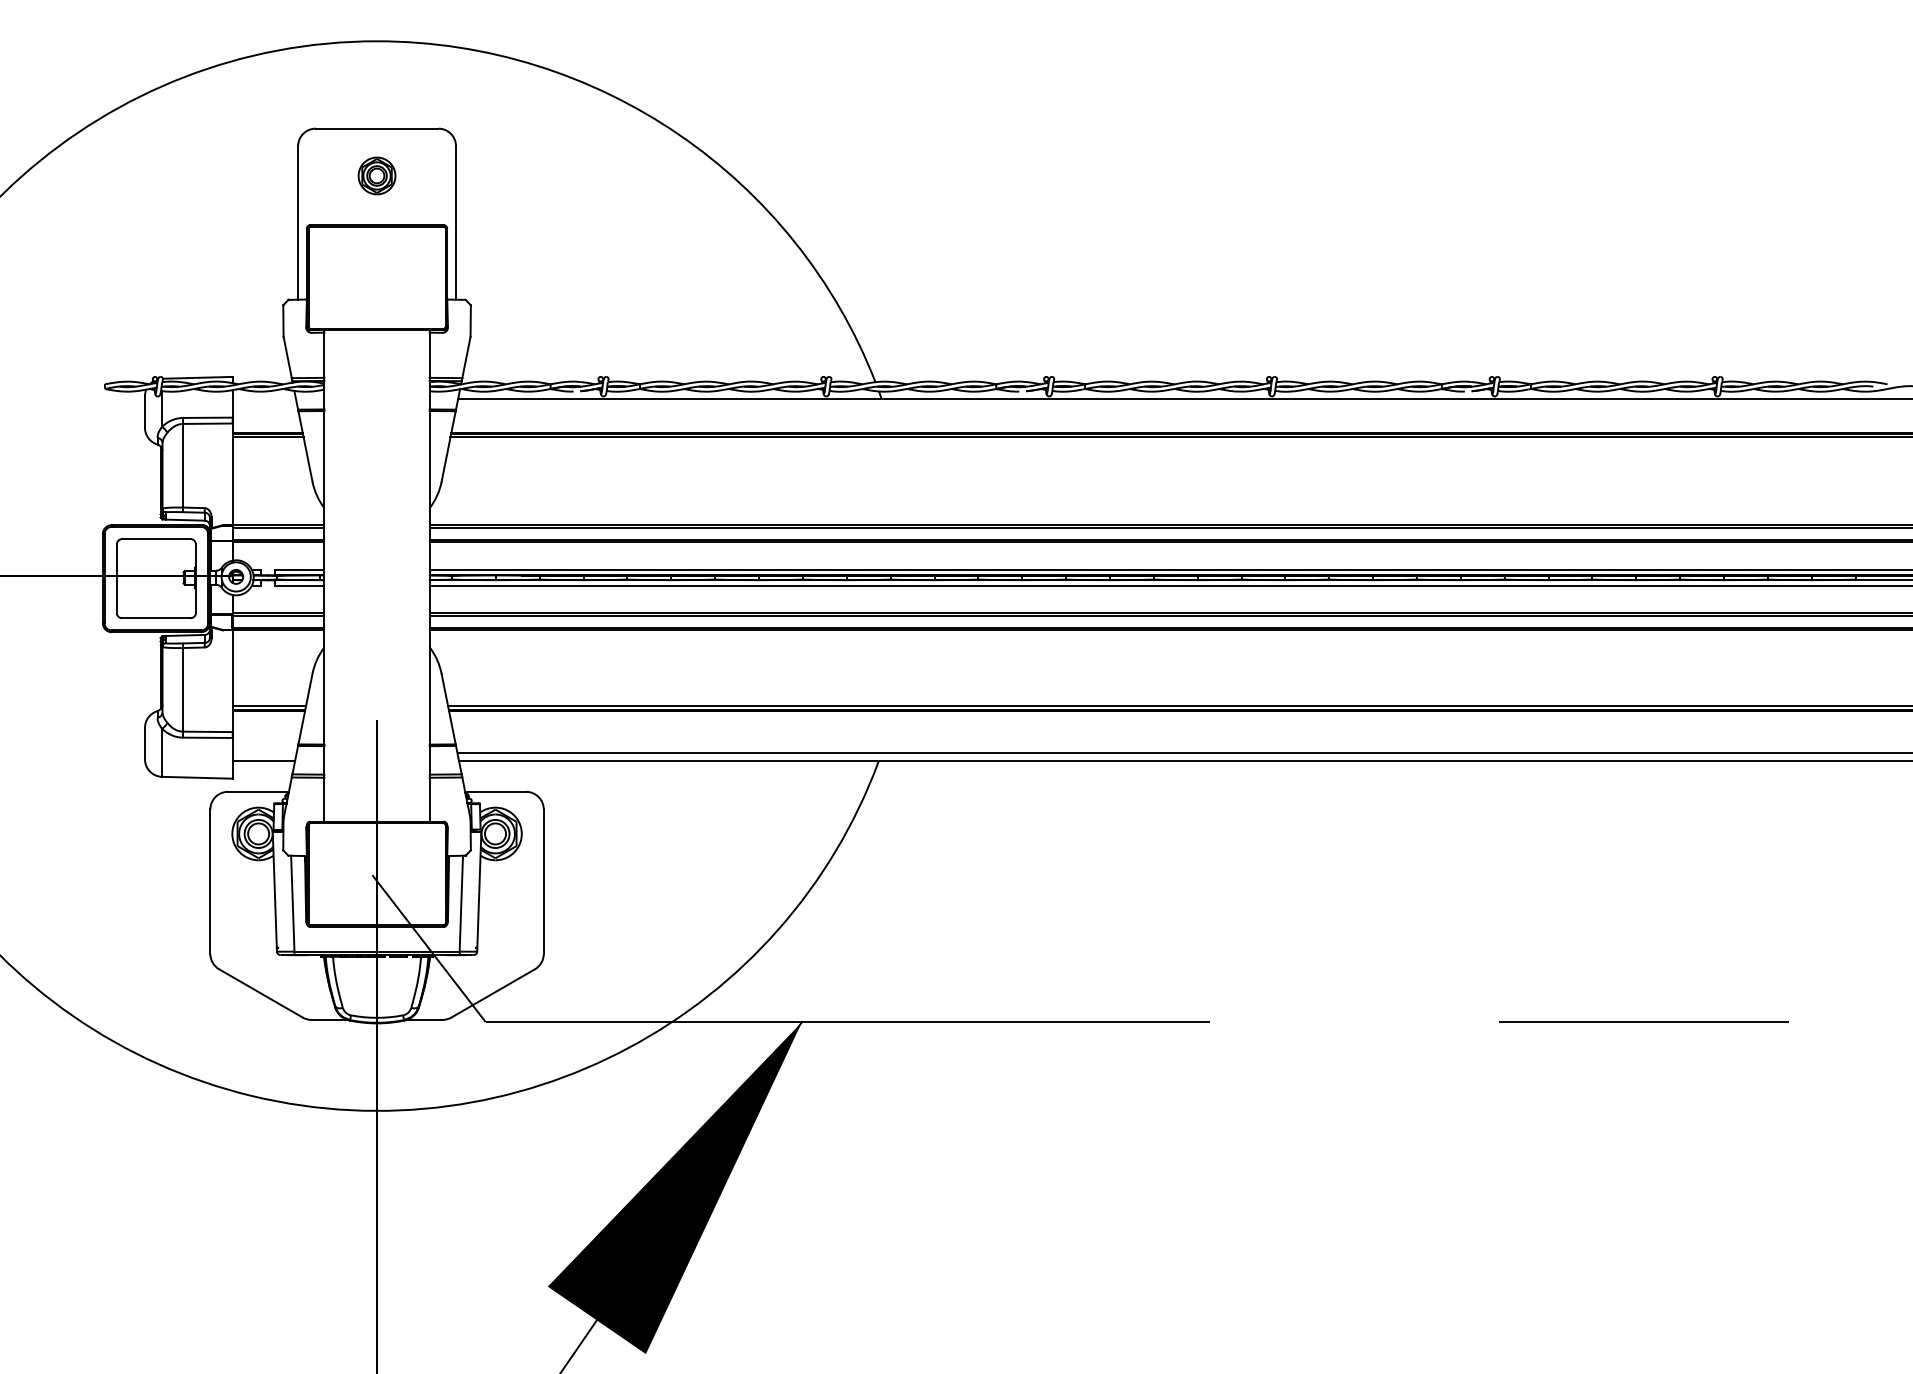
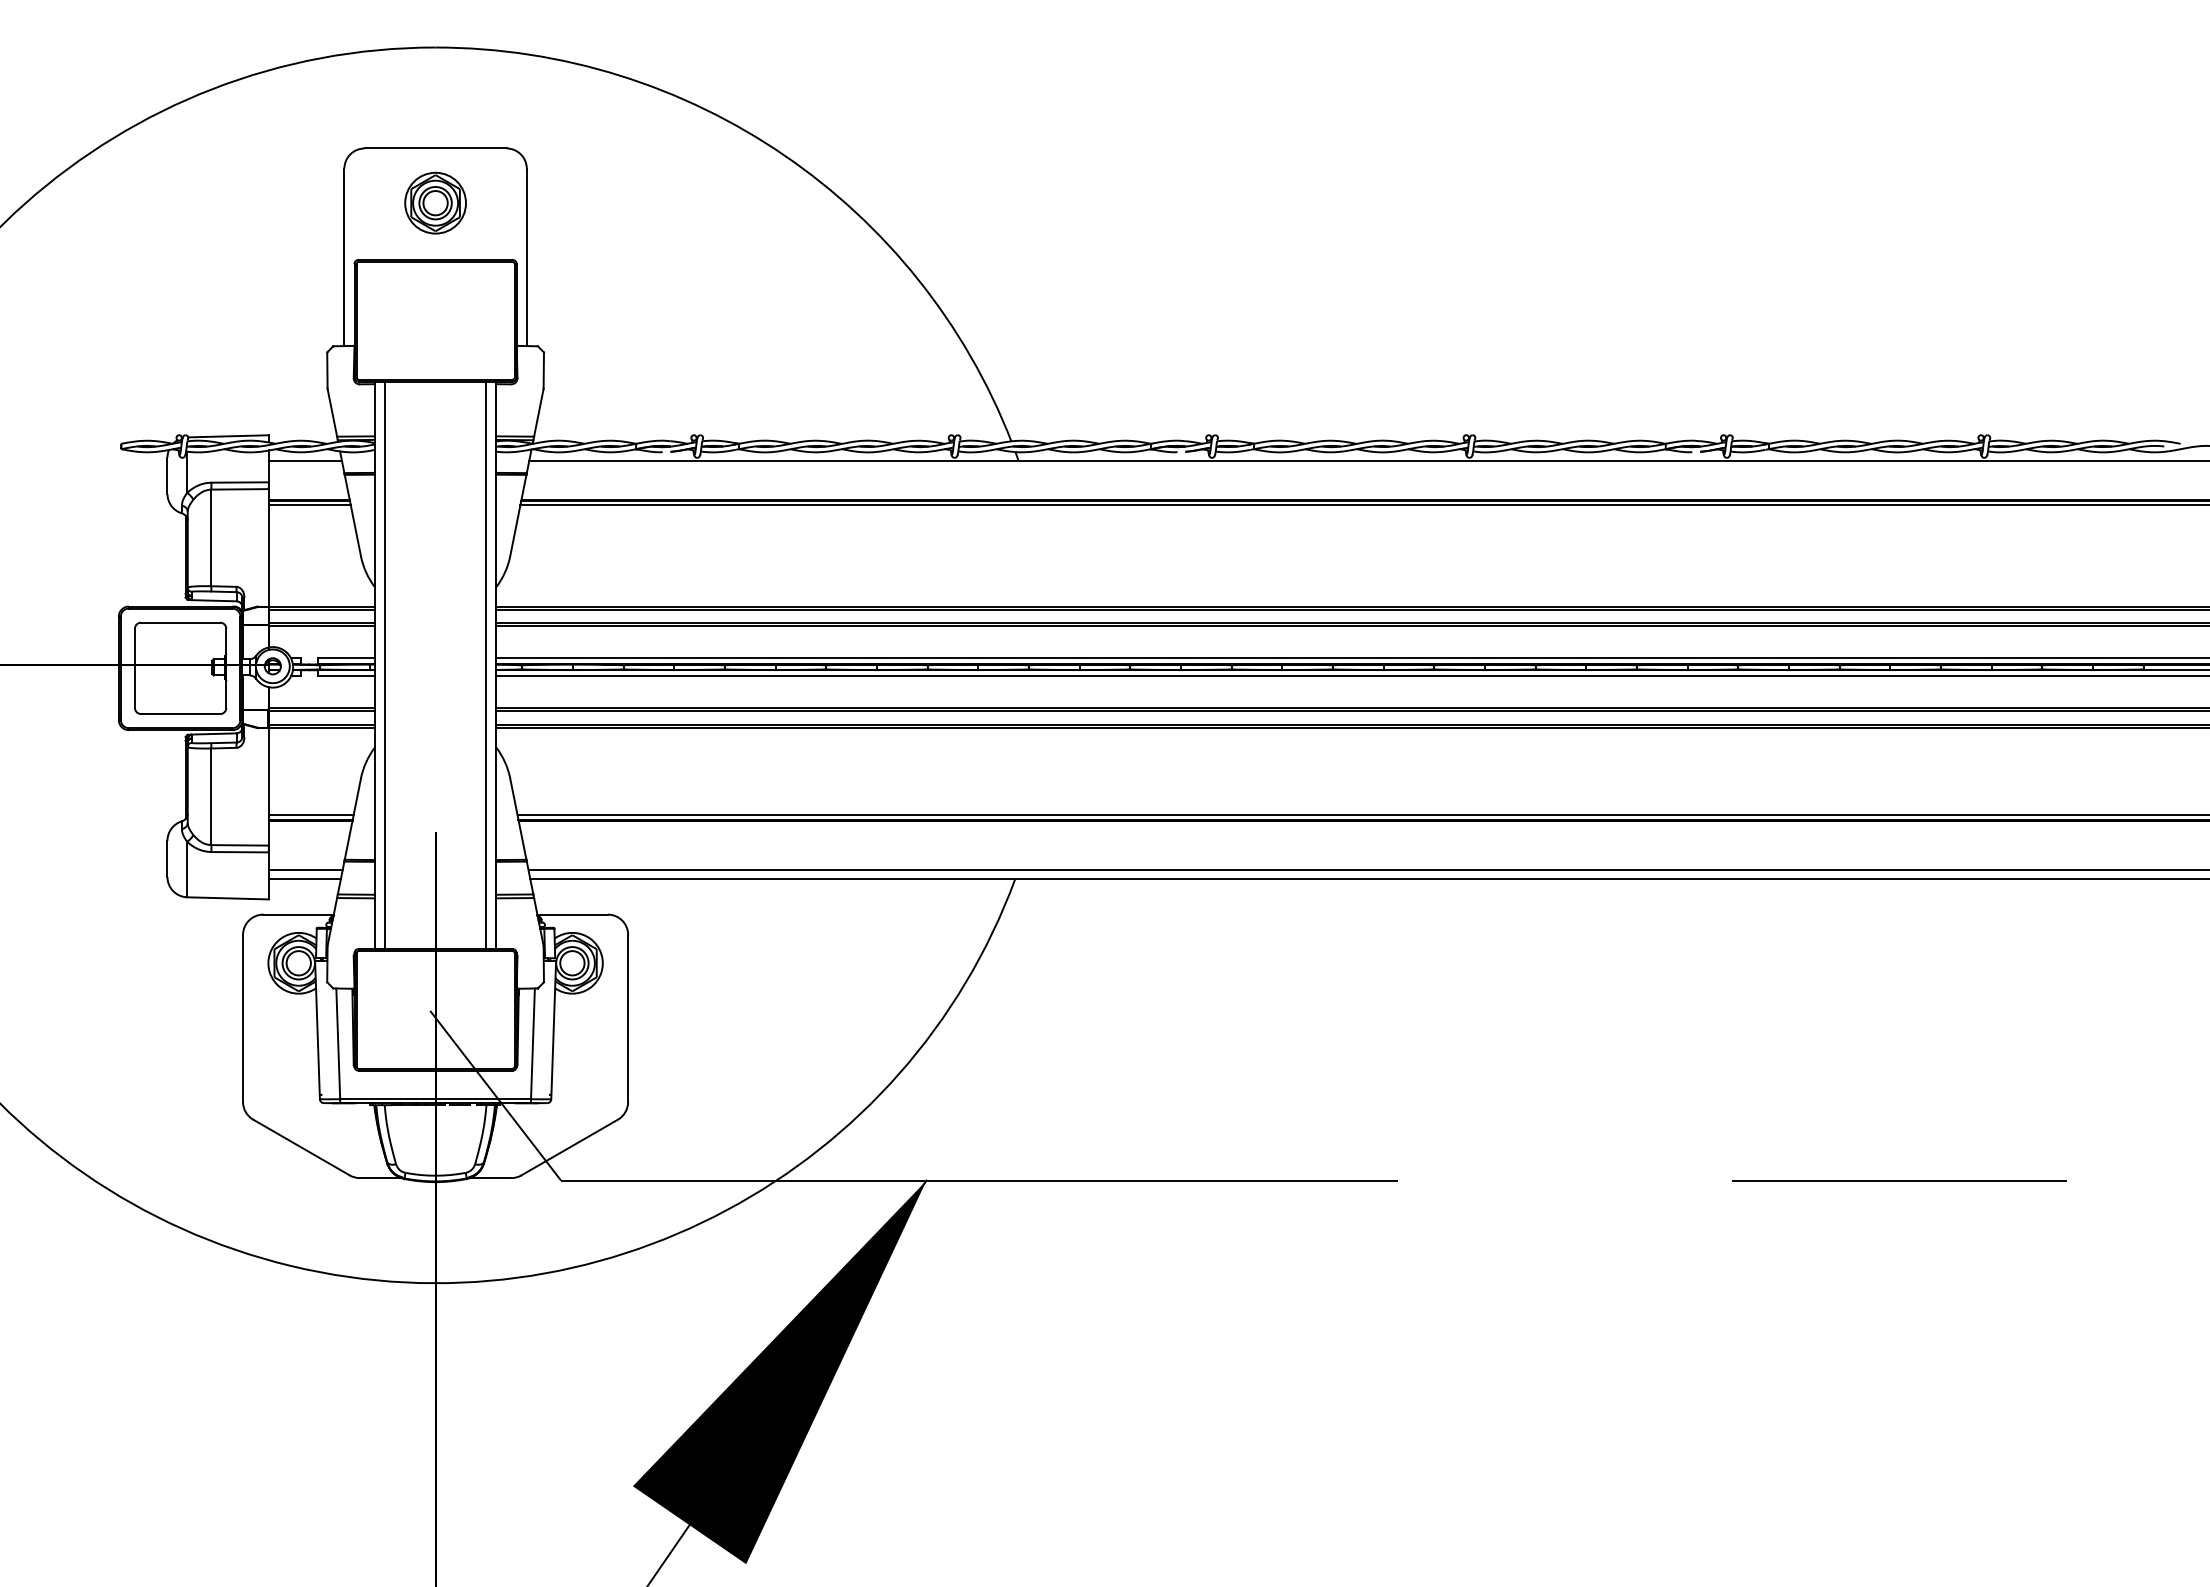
part: (376, 175) -> (435, 202), size x1.43
line: (263, 398) -> (304, 460), added
line: (332, 576) -> (384, 665), added
line: (421, 576) -> (486, 665), added
line: (264, 753) -> (305, 870), added

